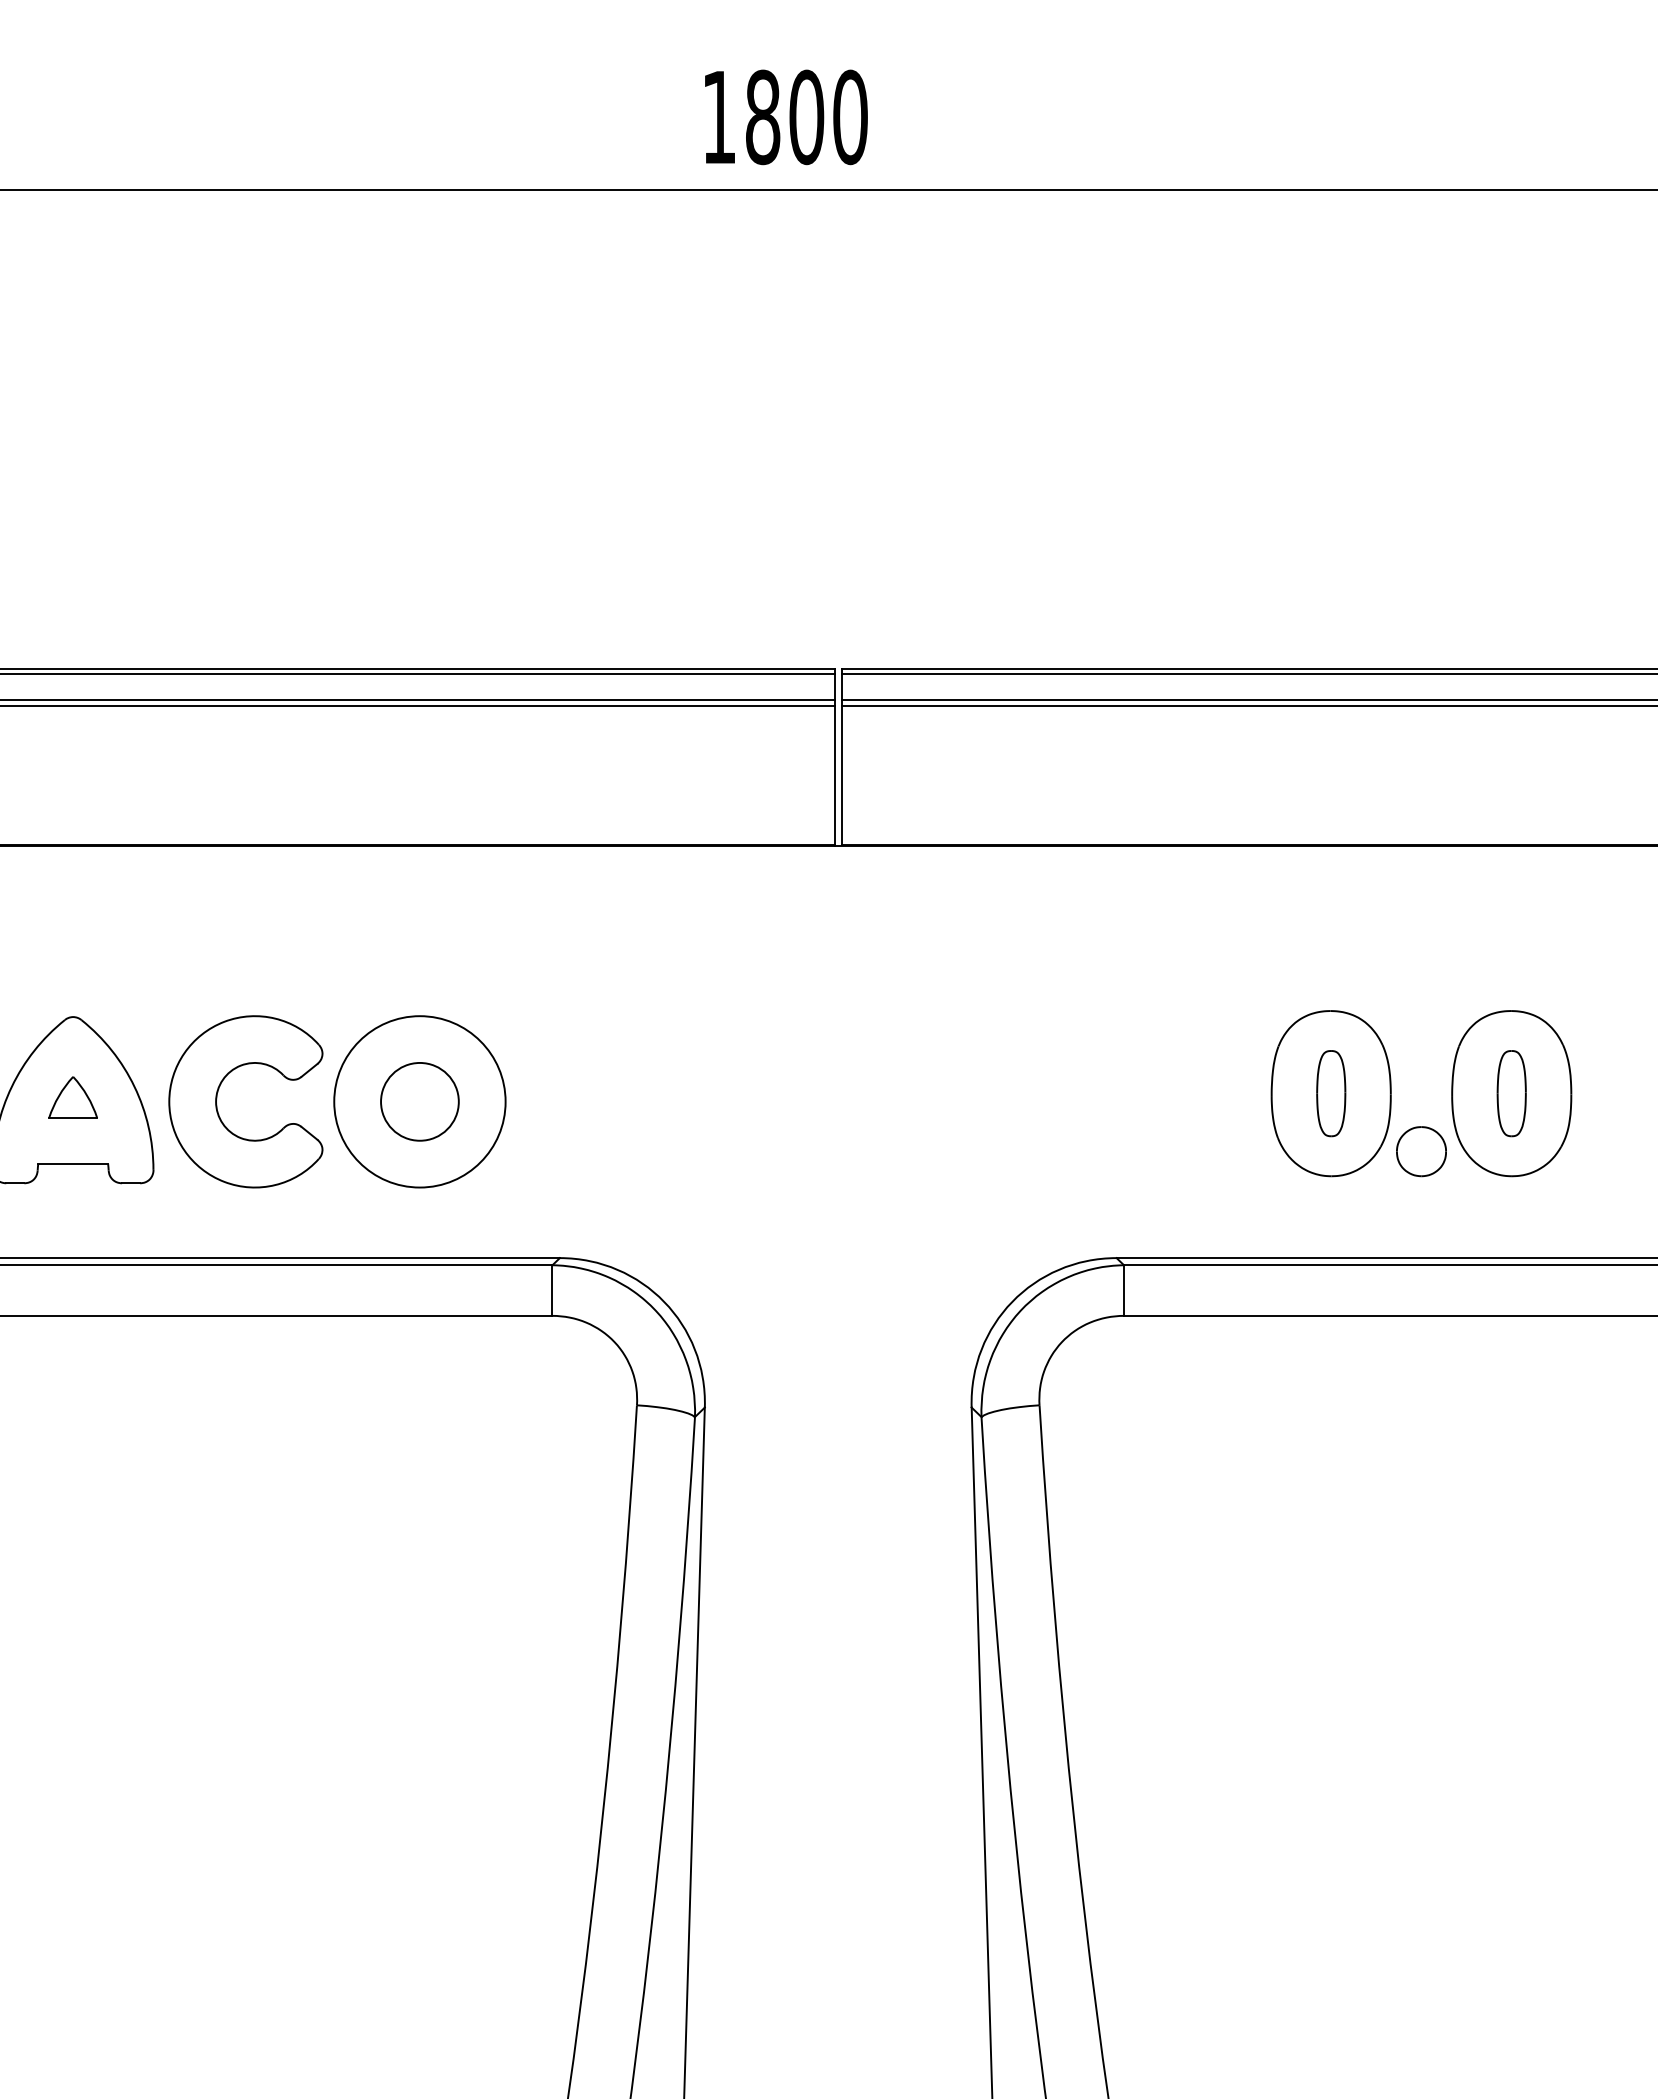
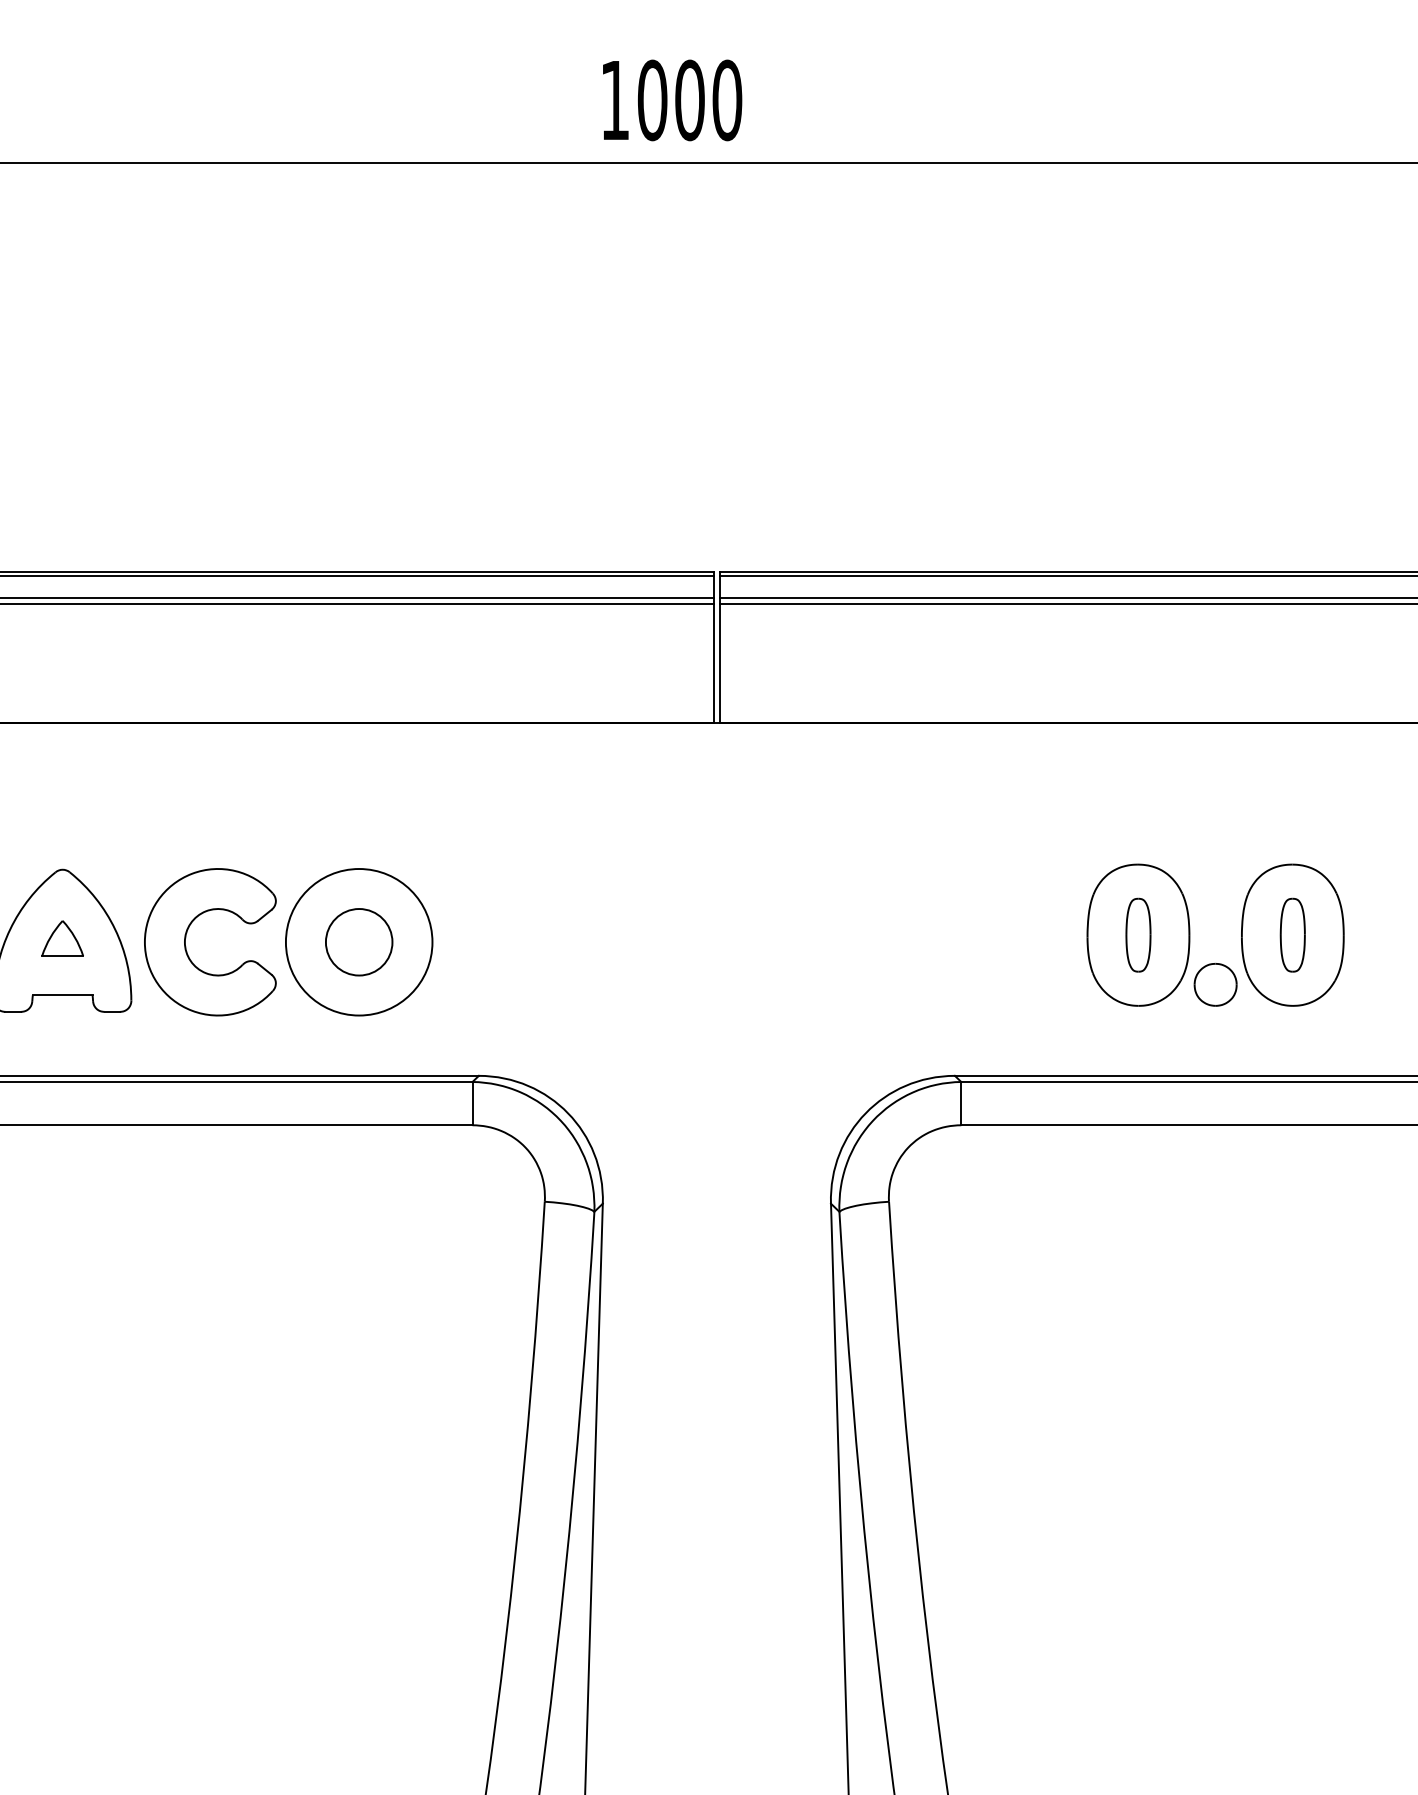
text: (762, 117) -> (652, 100), 1800 -> 1000

